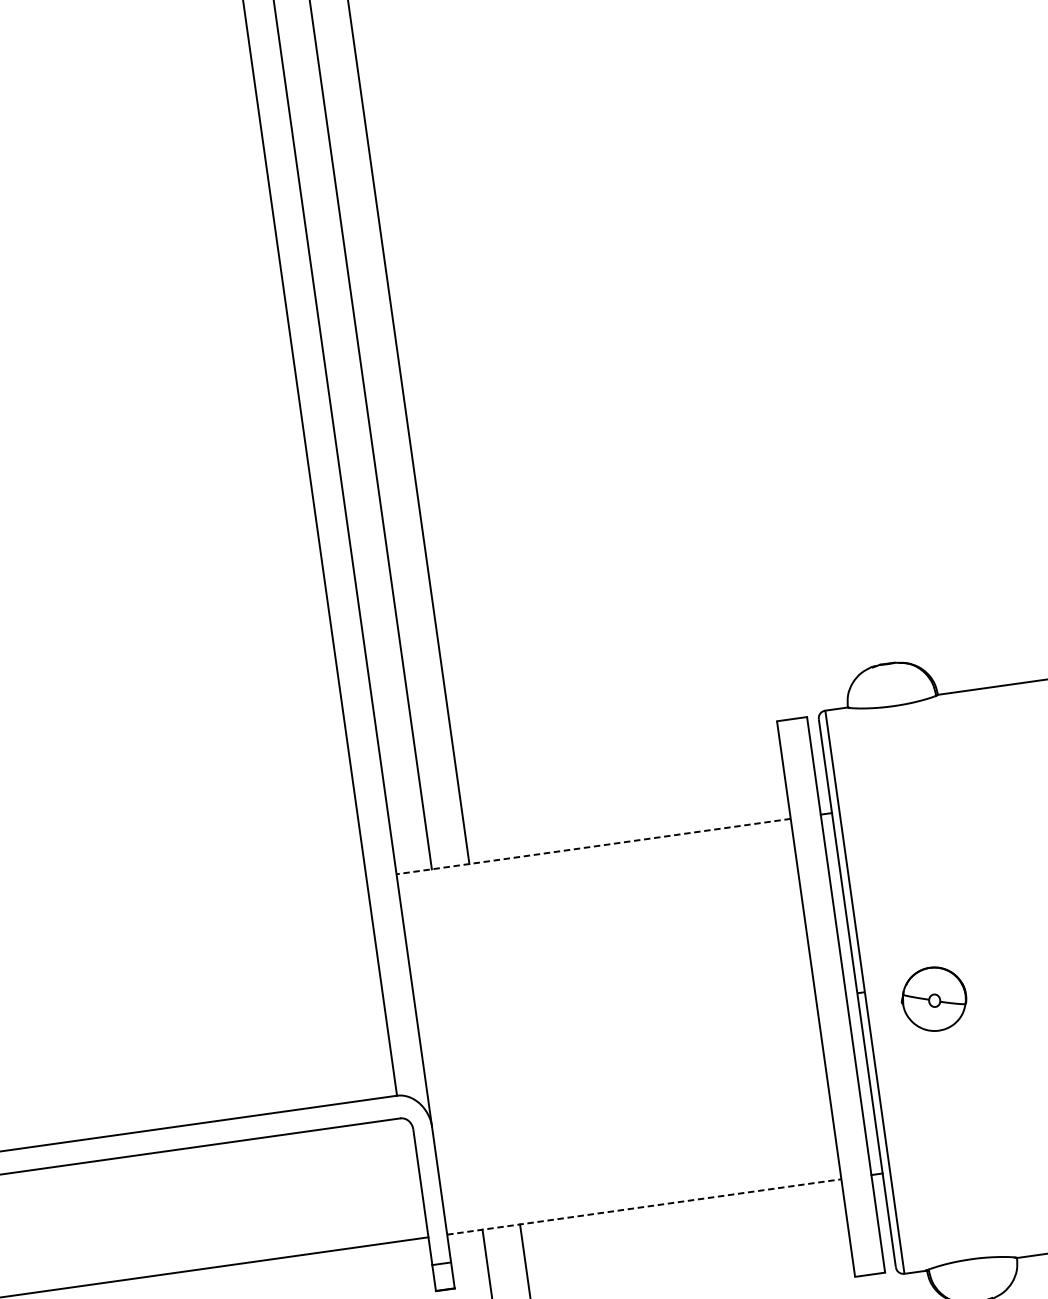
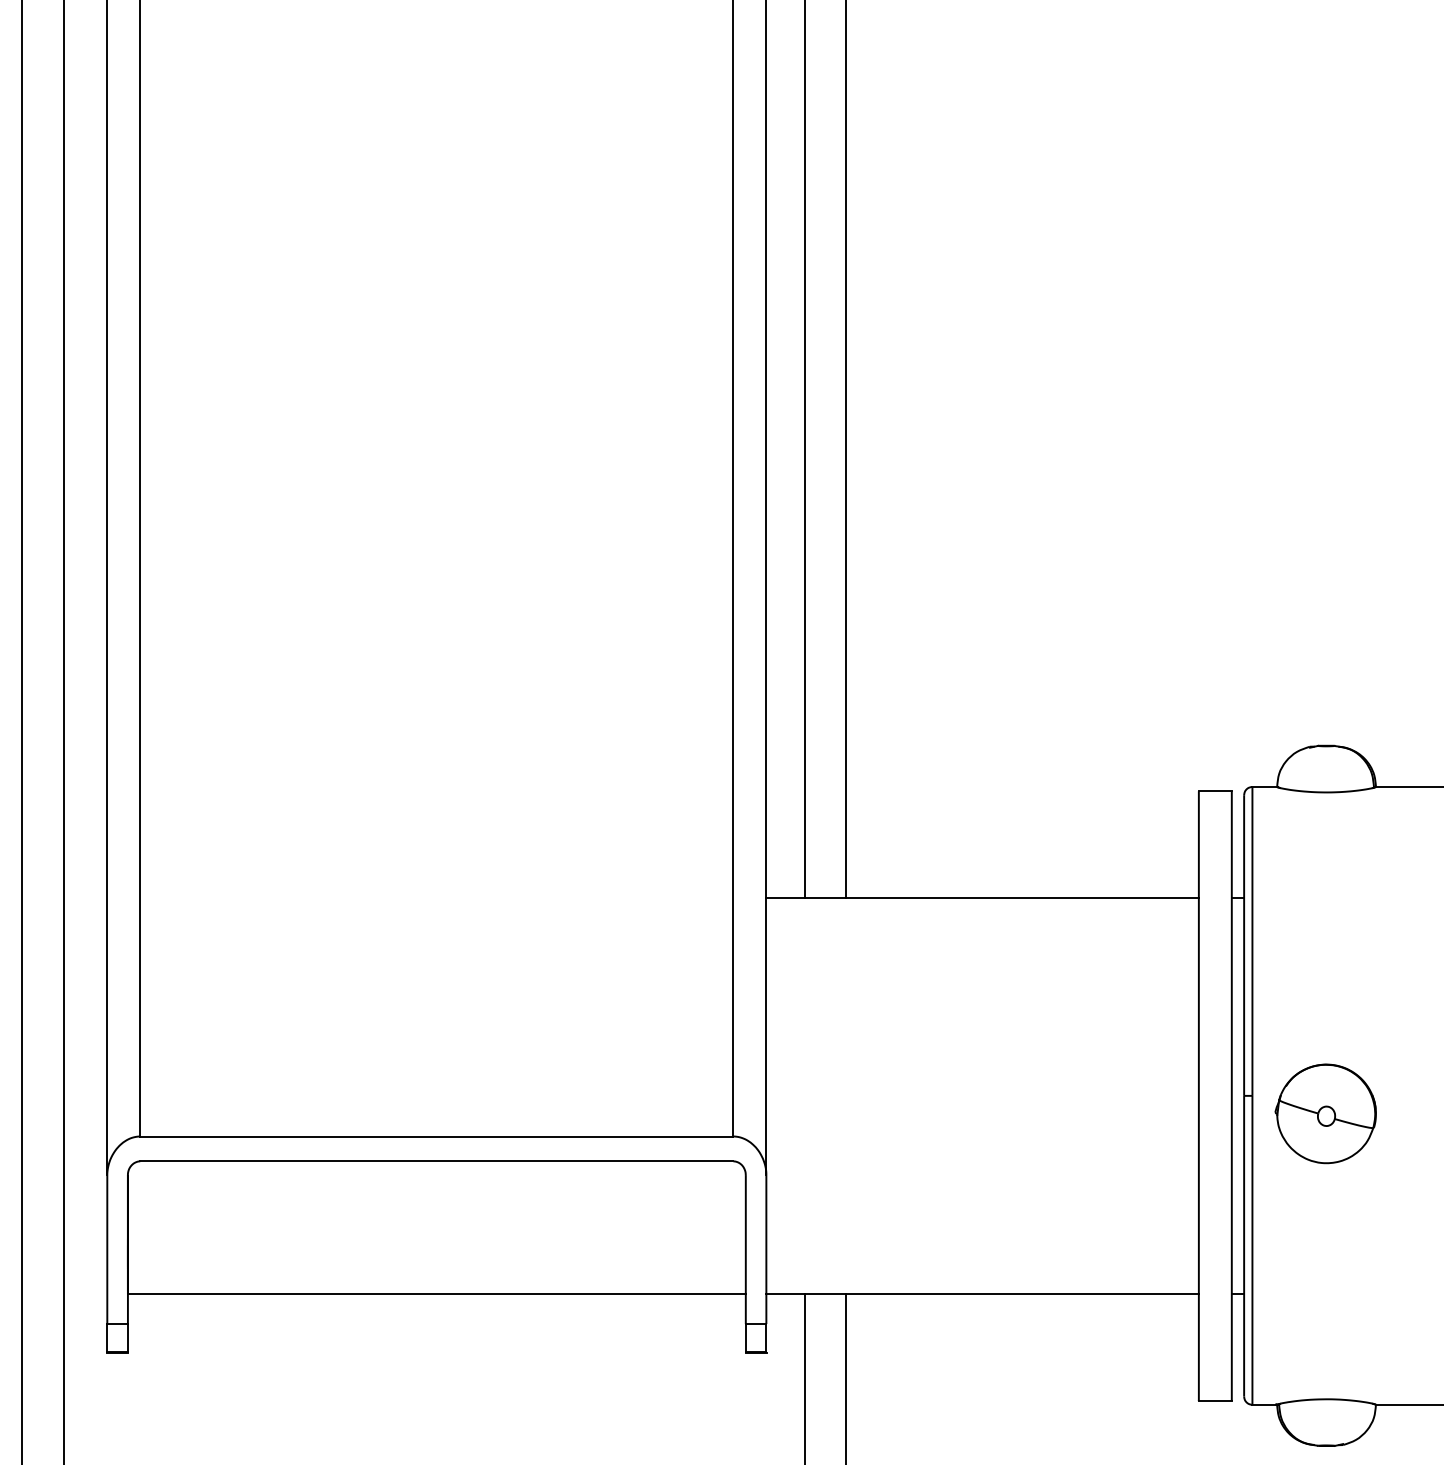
line: (593, 846) -> (982, 898), dashed -> solid
part: (933, 998) -> (1325, 1113), size x1.43
line: (645, 1206) -> (983, 1293), dashed -> solid

